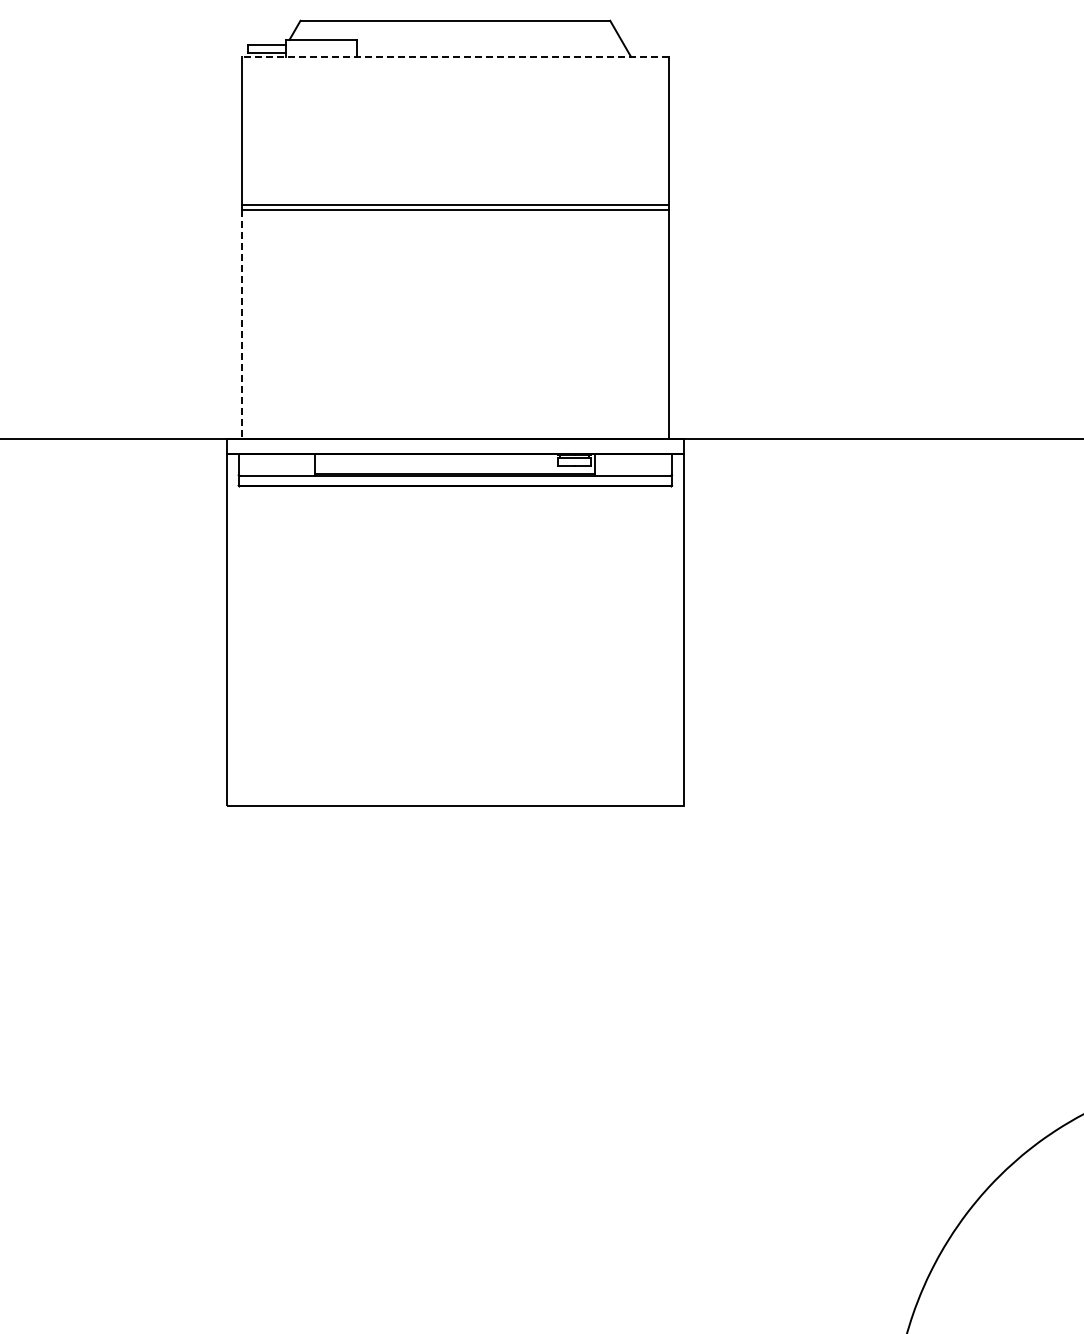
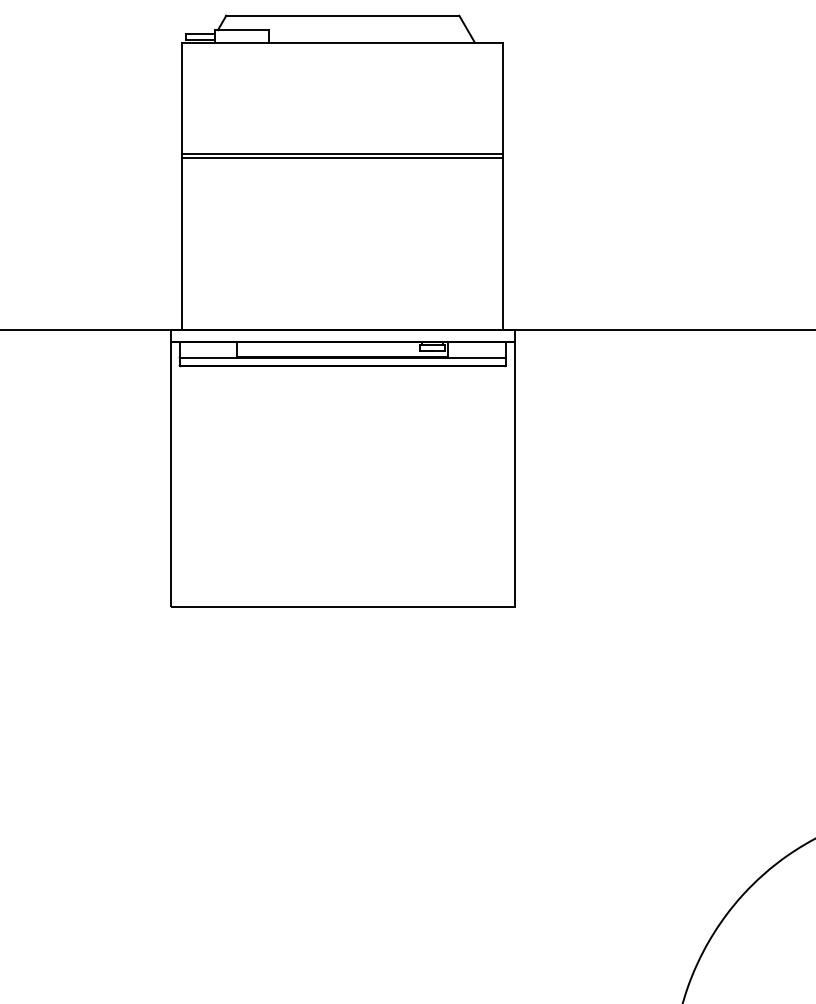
line: (454, 56) -> (342, 42), dashed -> solid
line: (242, 325) -> (182, 245), dashed -> solid

